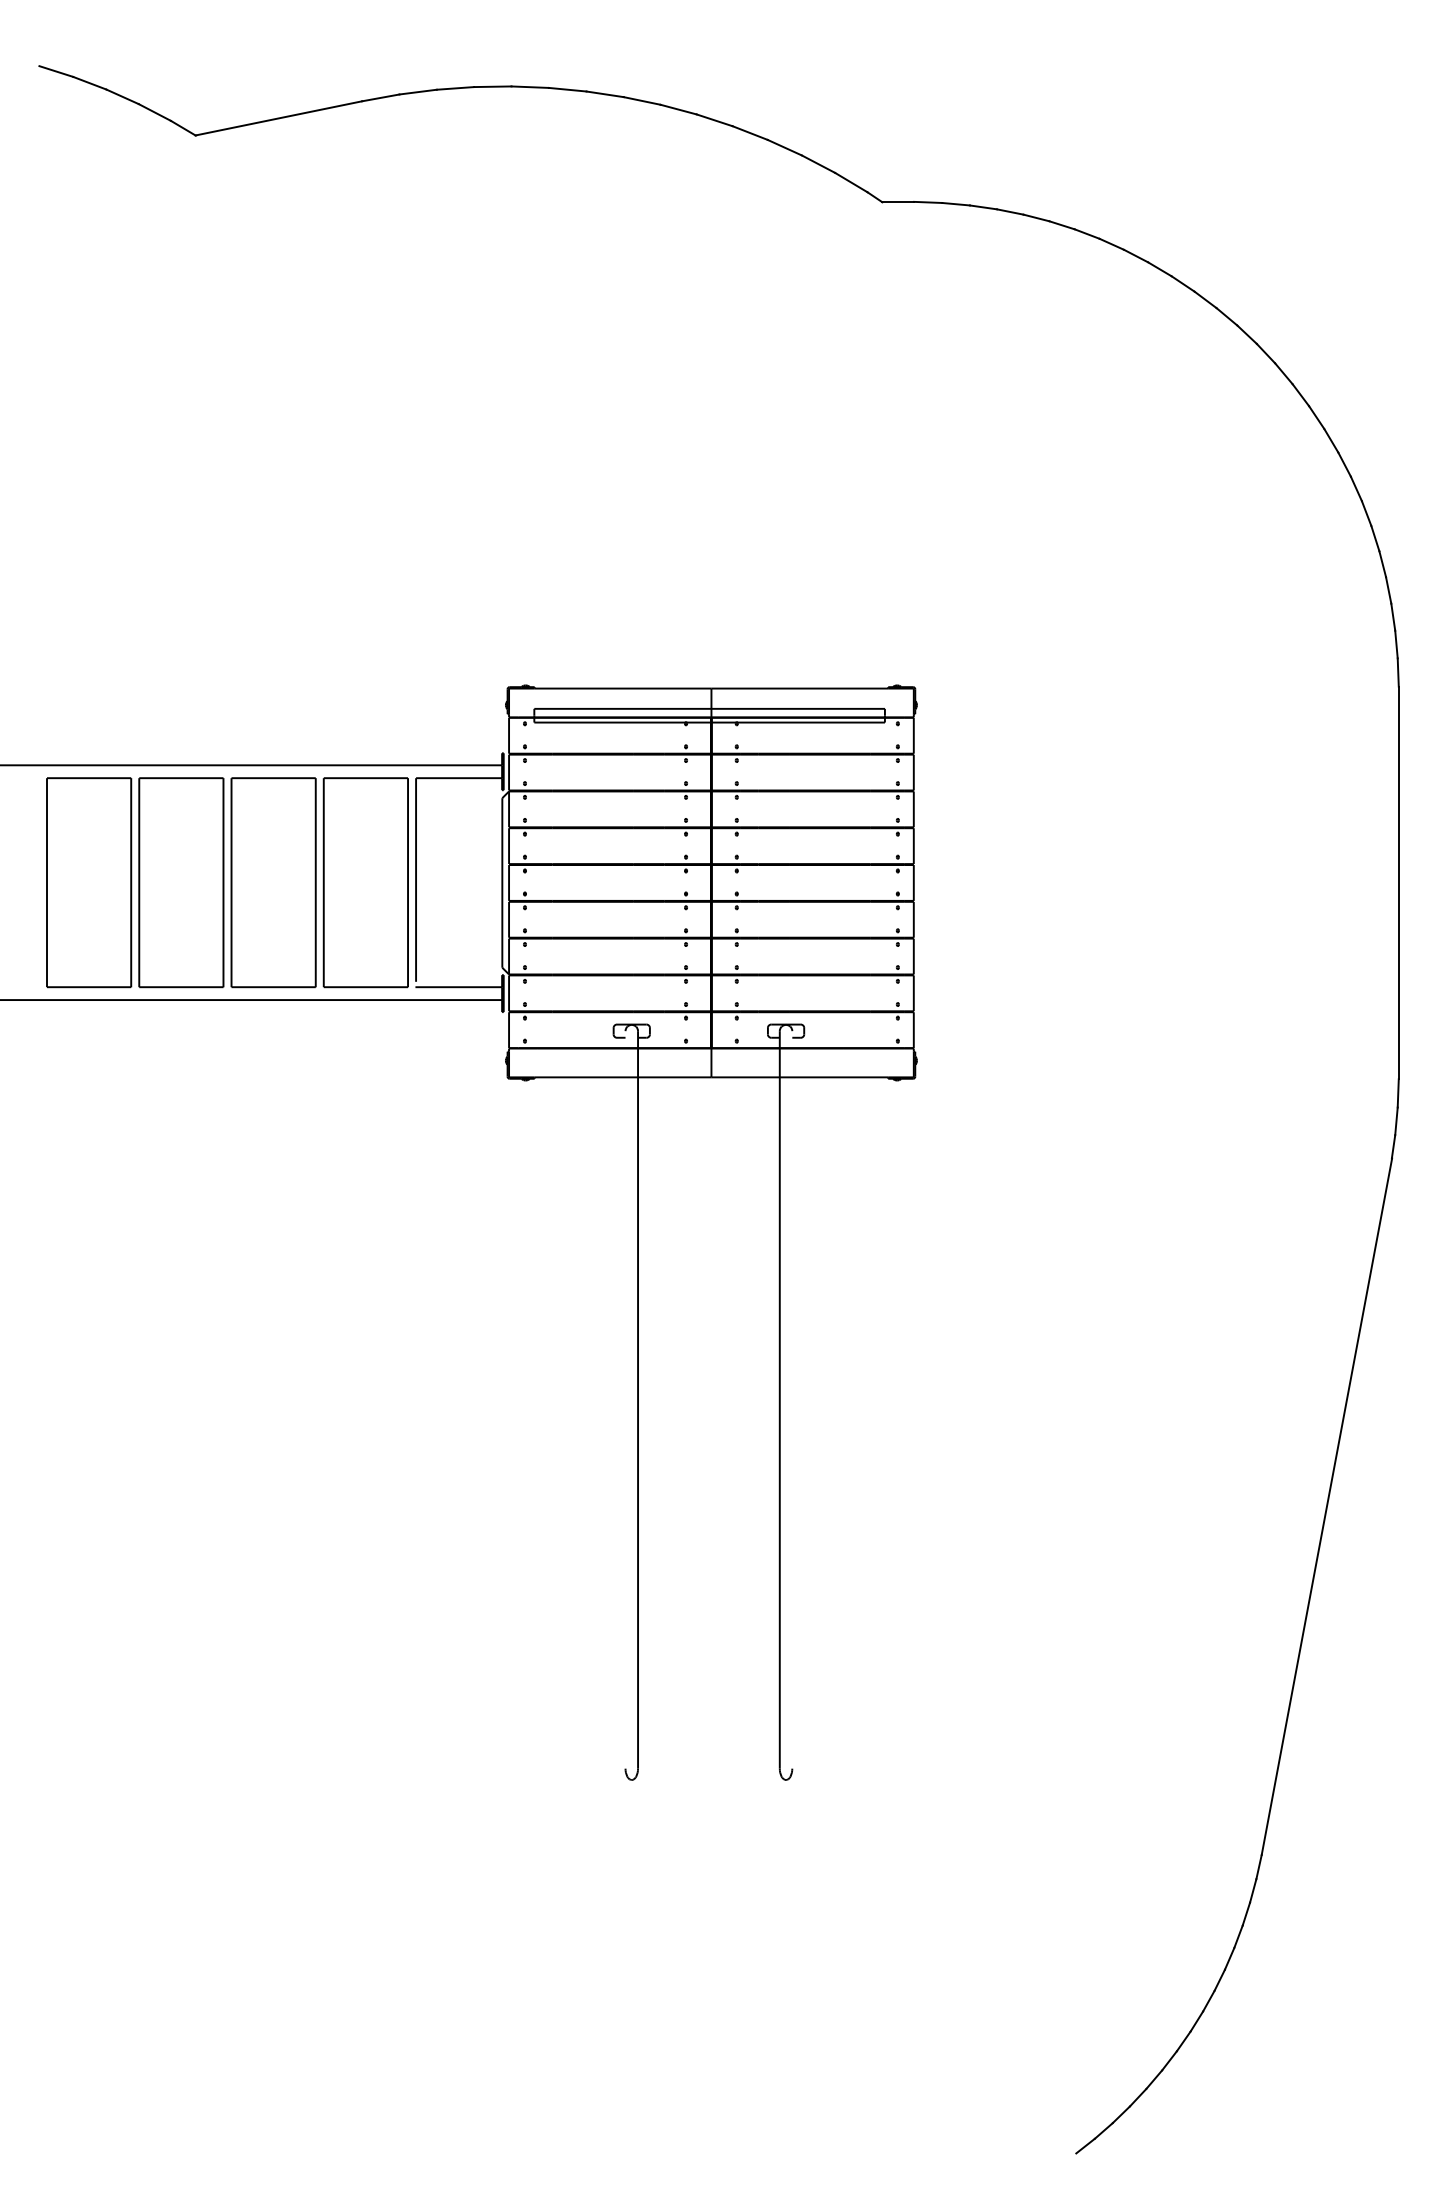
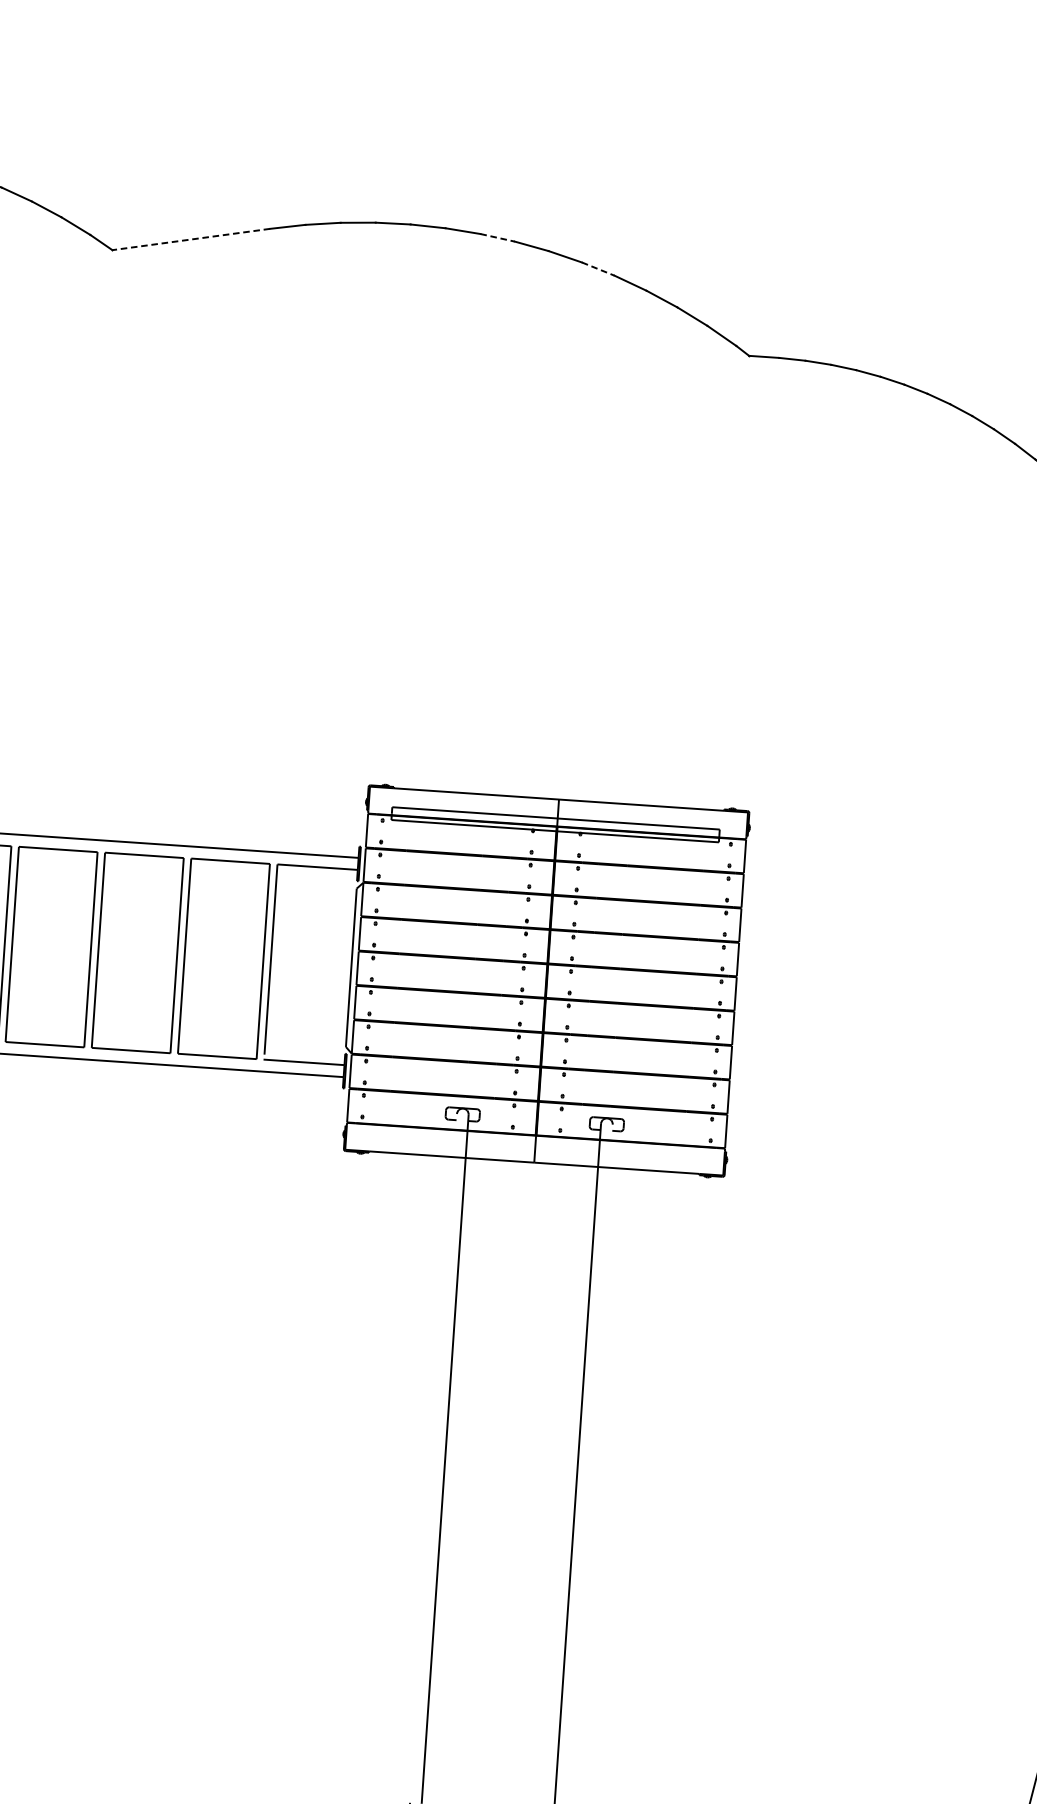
line: (605, 94) -> (497, 237), solid -> dashed
line: (278, 118) -> (190, 239), solid -> dashed
line: (714, 120) -> (598, 269), solid -> dashed

